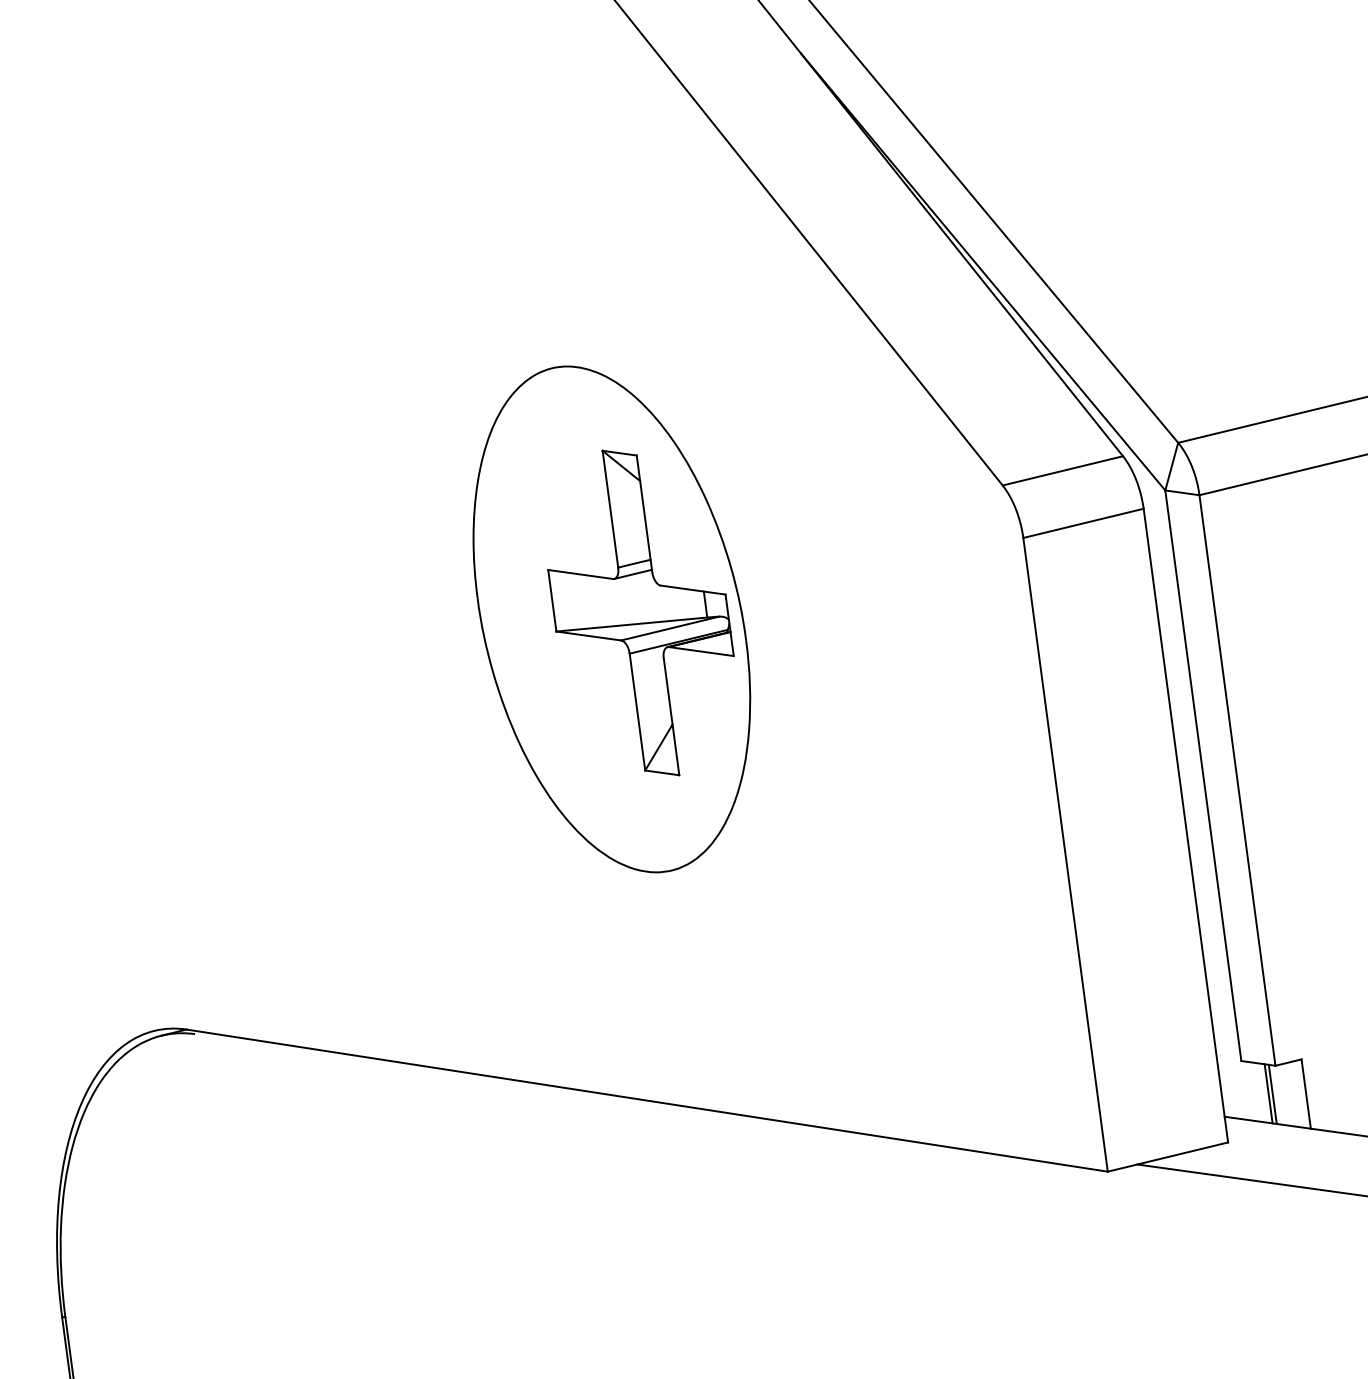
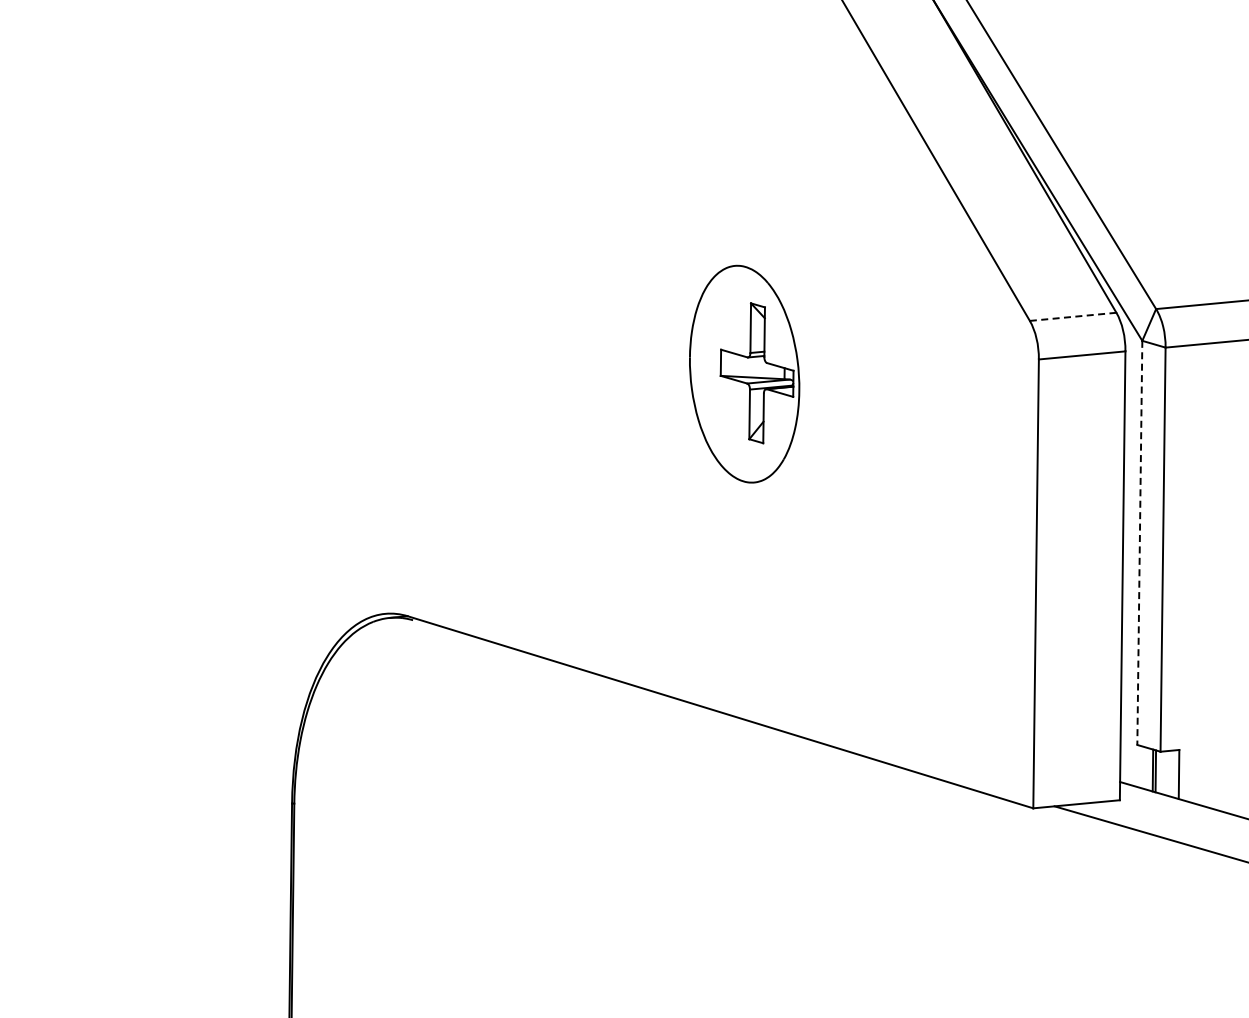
line: (1061, 470) -> (1072, 316), solid -> dashed
part: (611, 618) -> (744, 373), size x0.6
line: (1202, 776) -> (1139, 543), solid -> dashed

